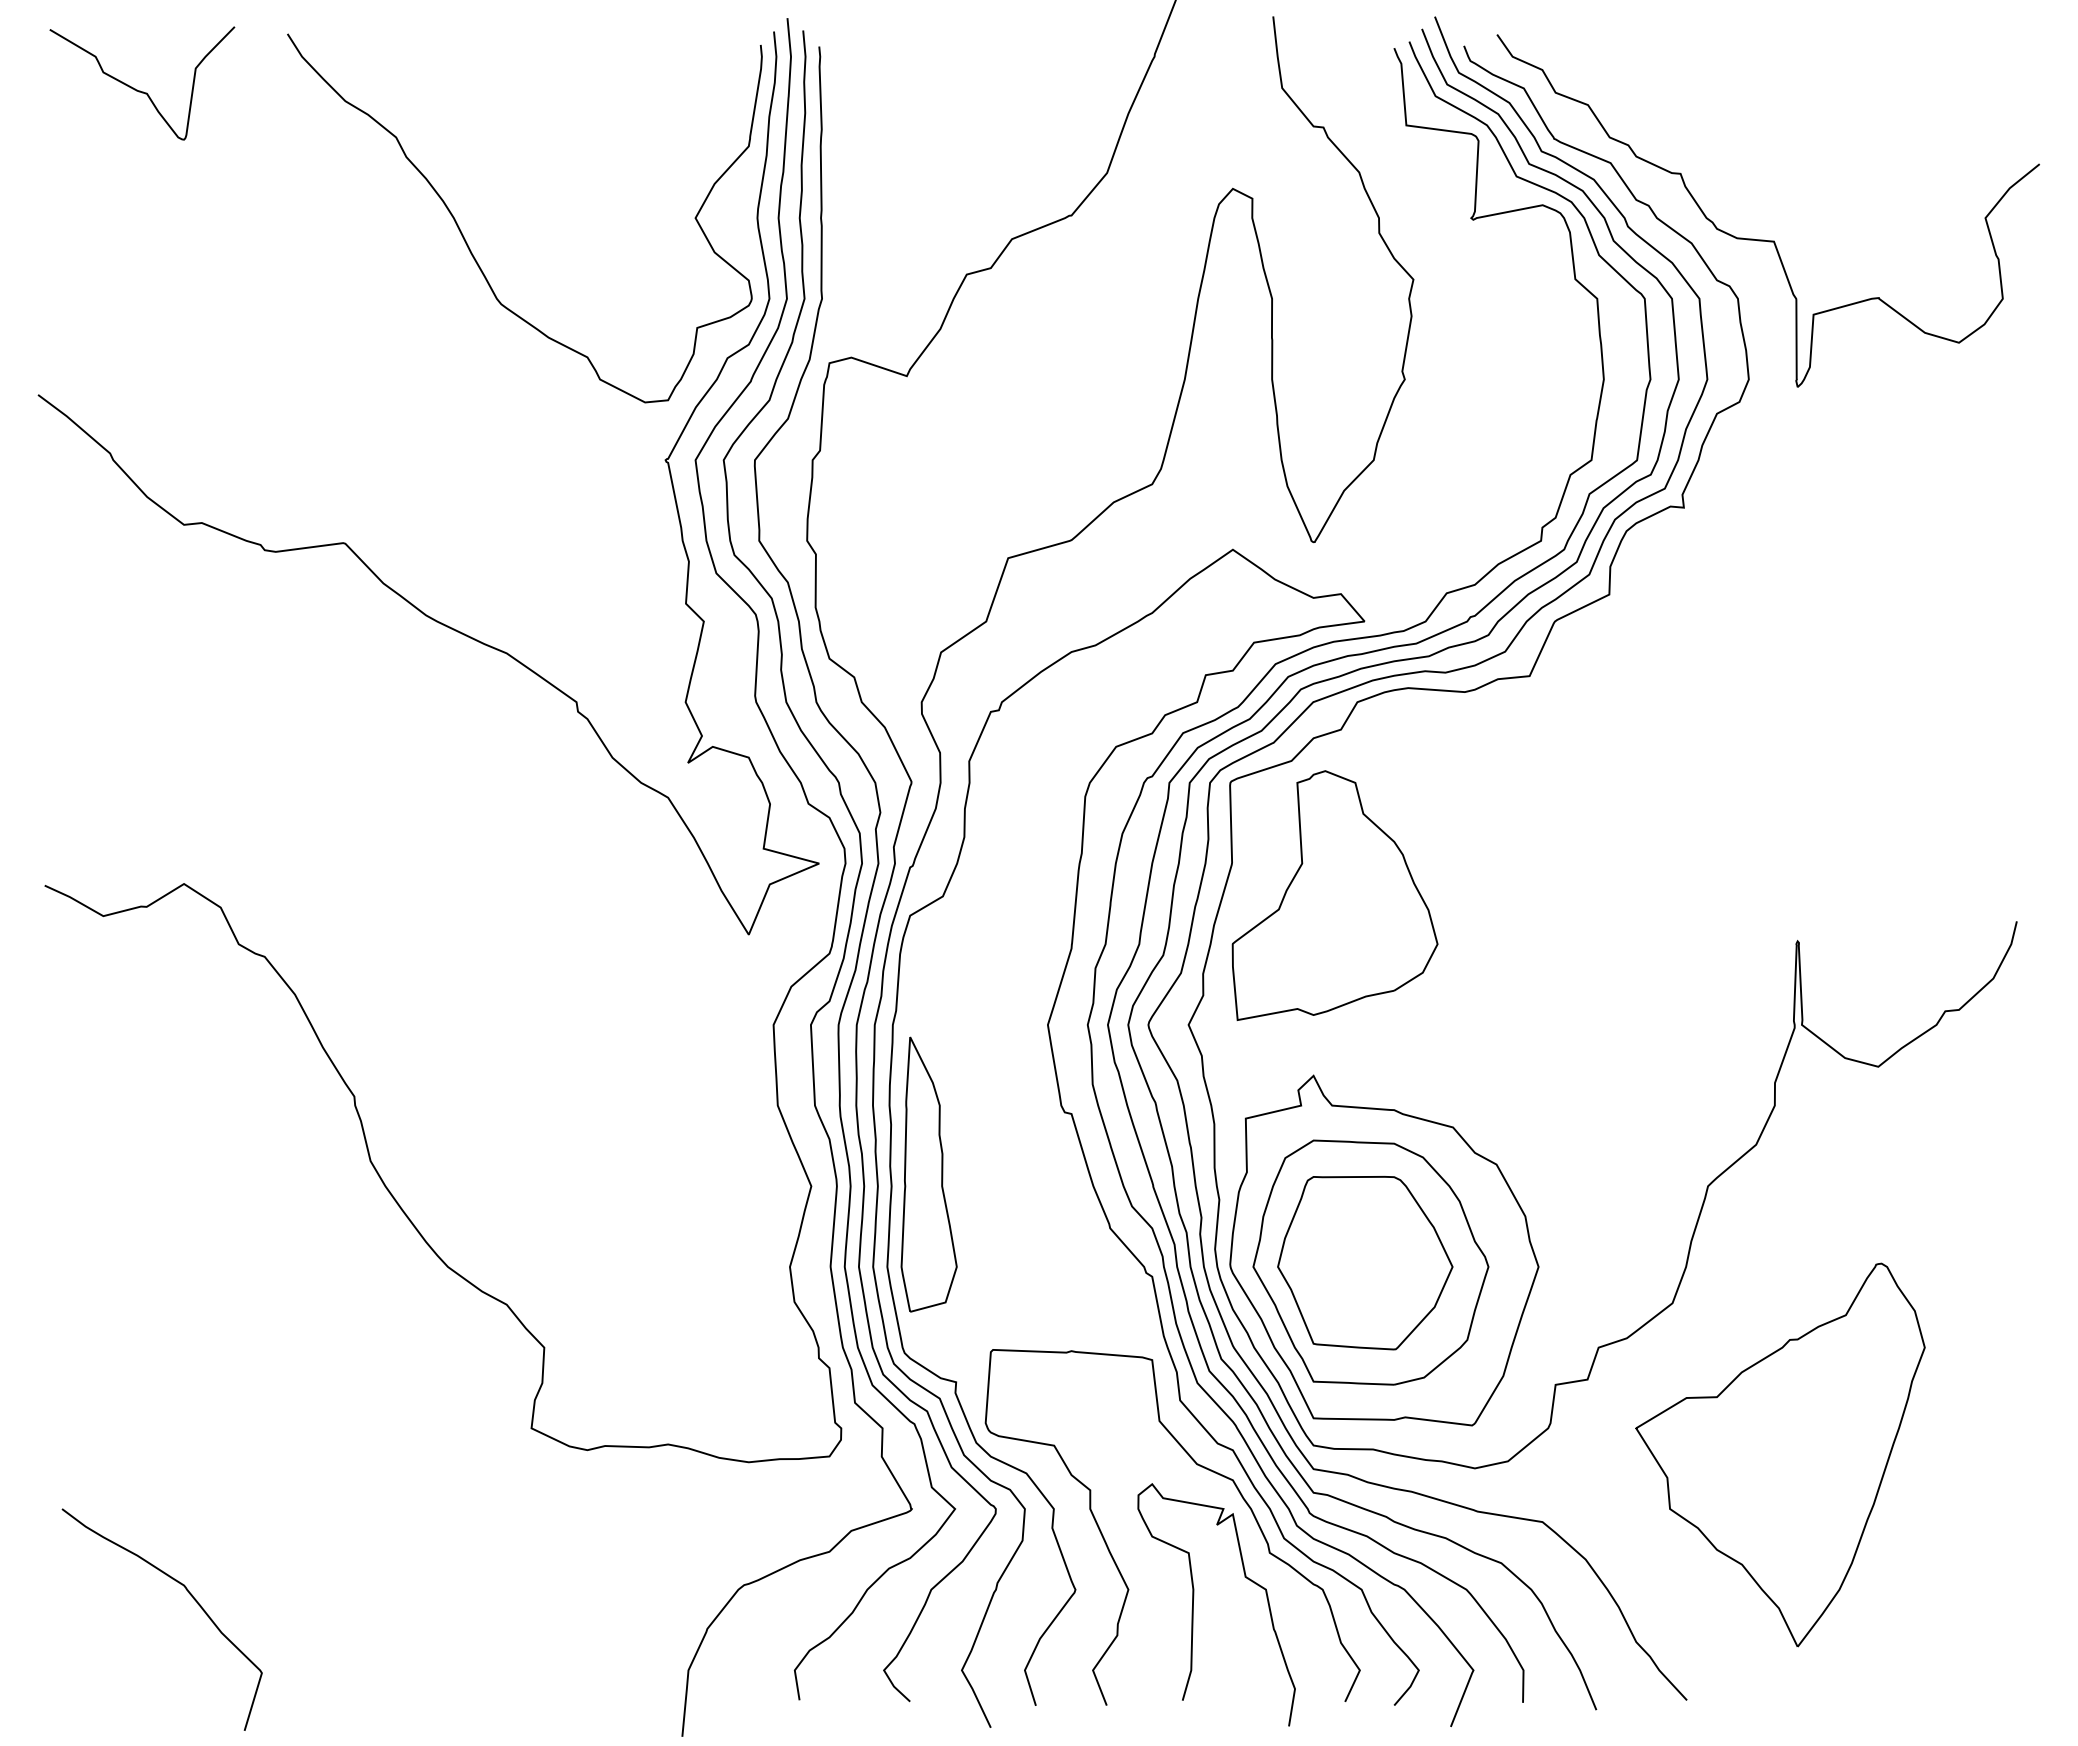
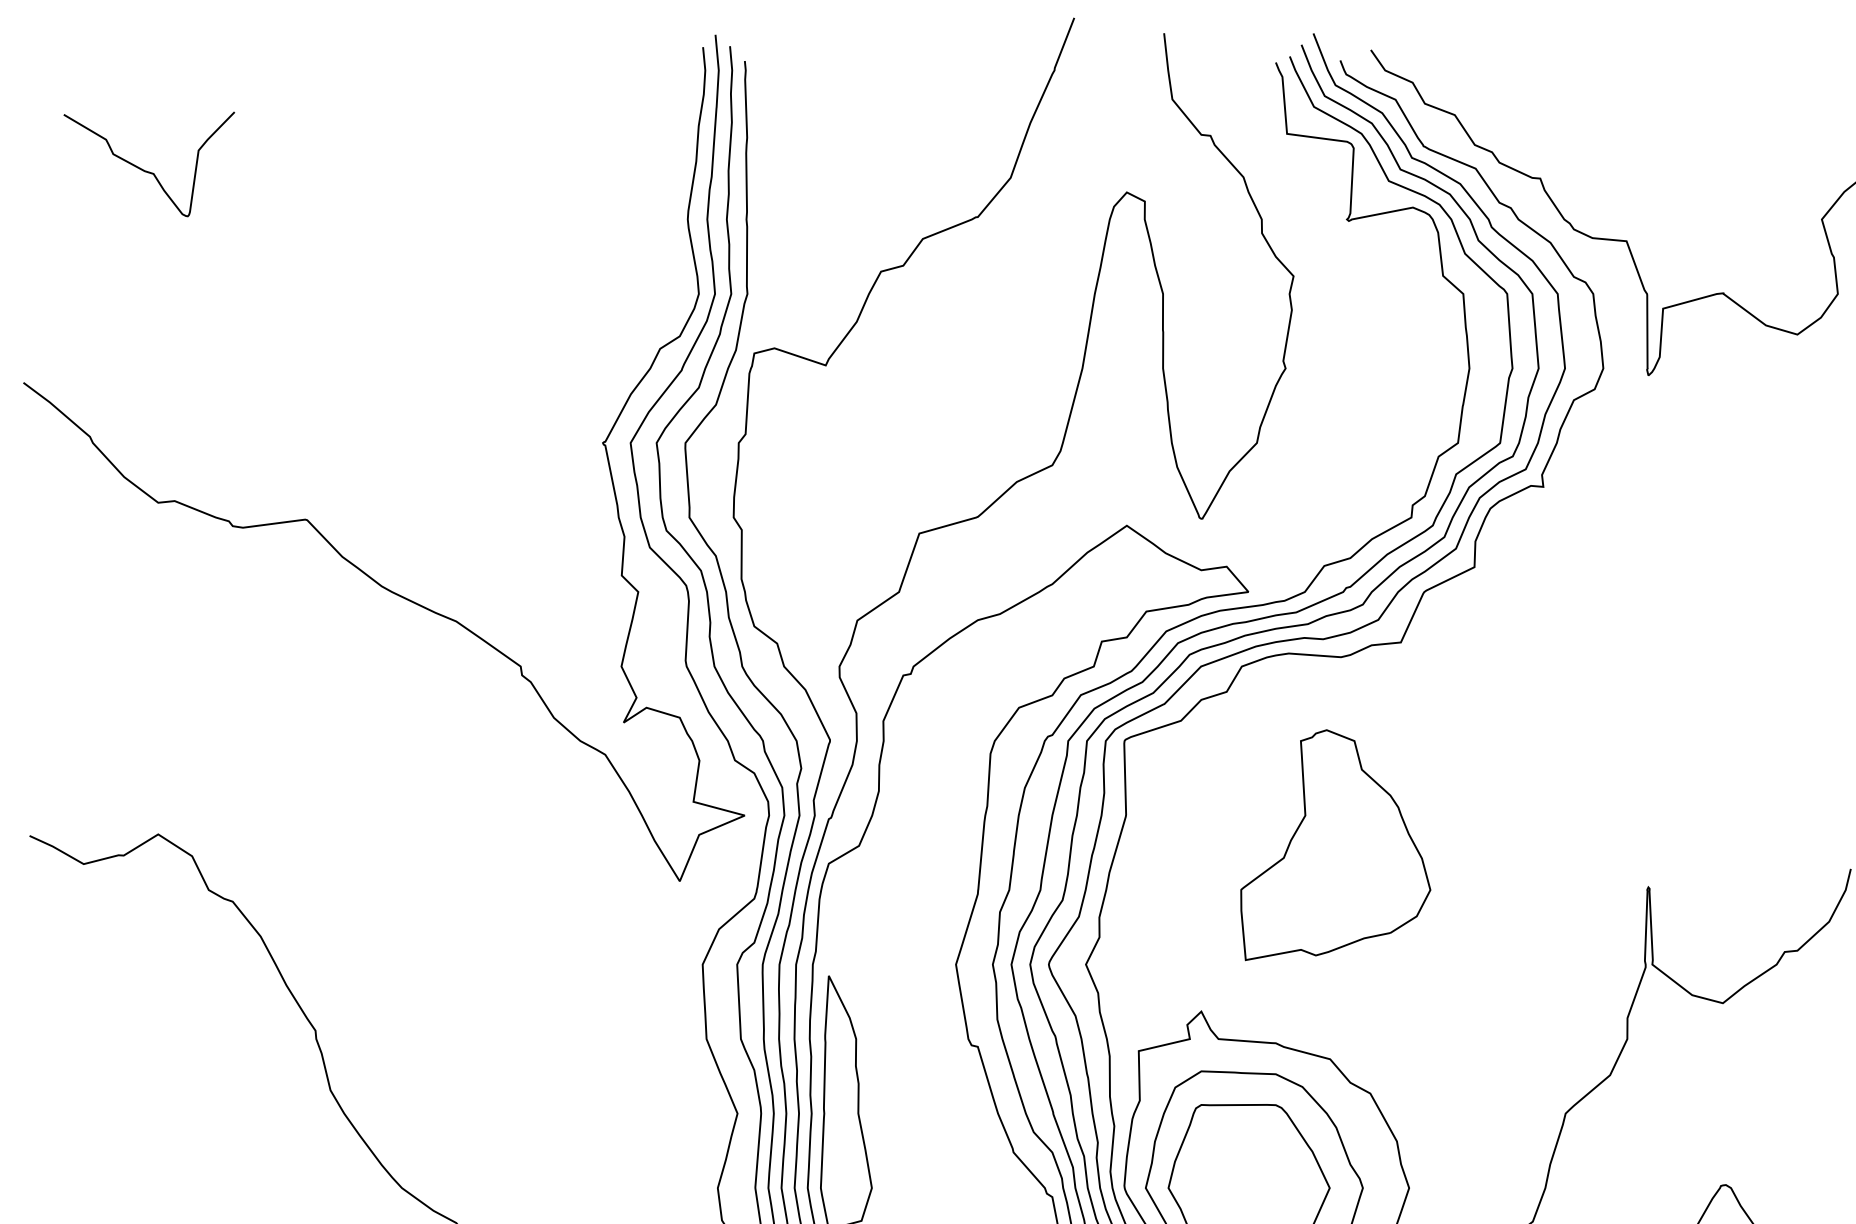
curve: (140, 90) -> (147, 170), moved
curve: (469, 246) -> (421, 245), removed
part: (1334, 895) -> (1335, 845), moved

